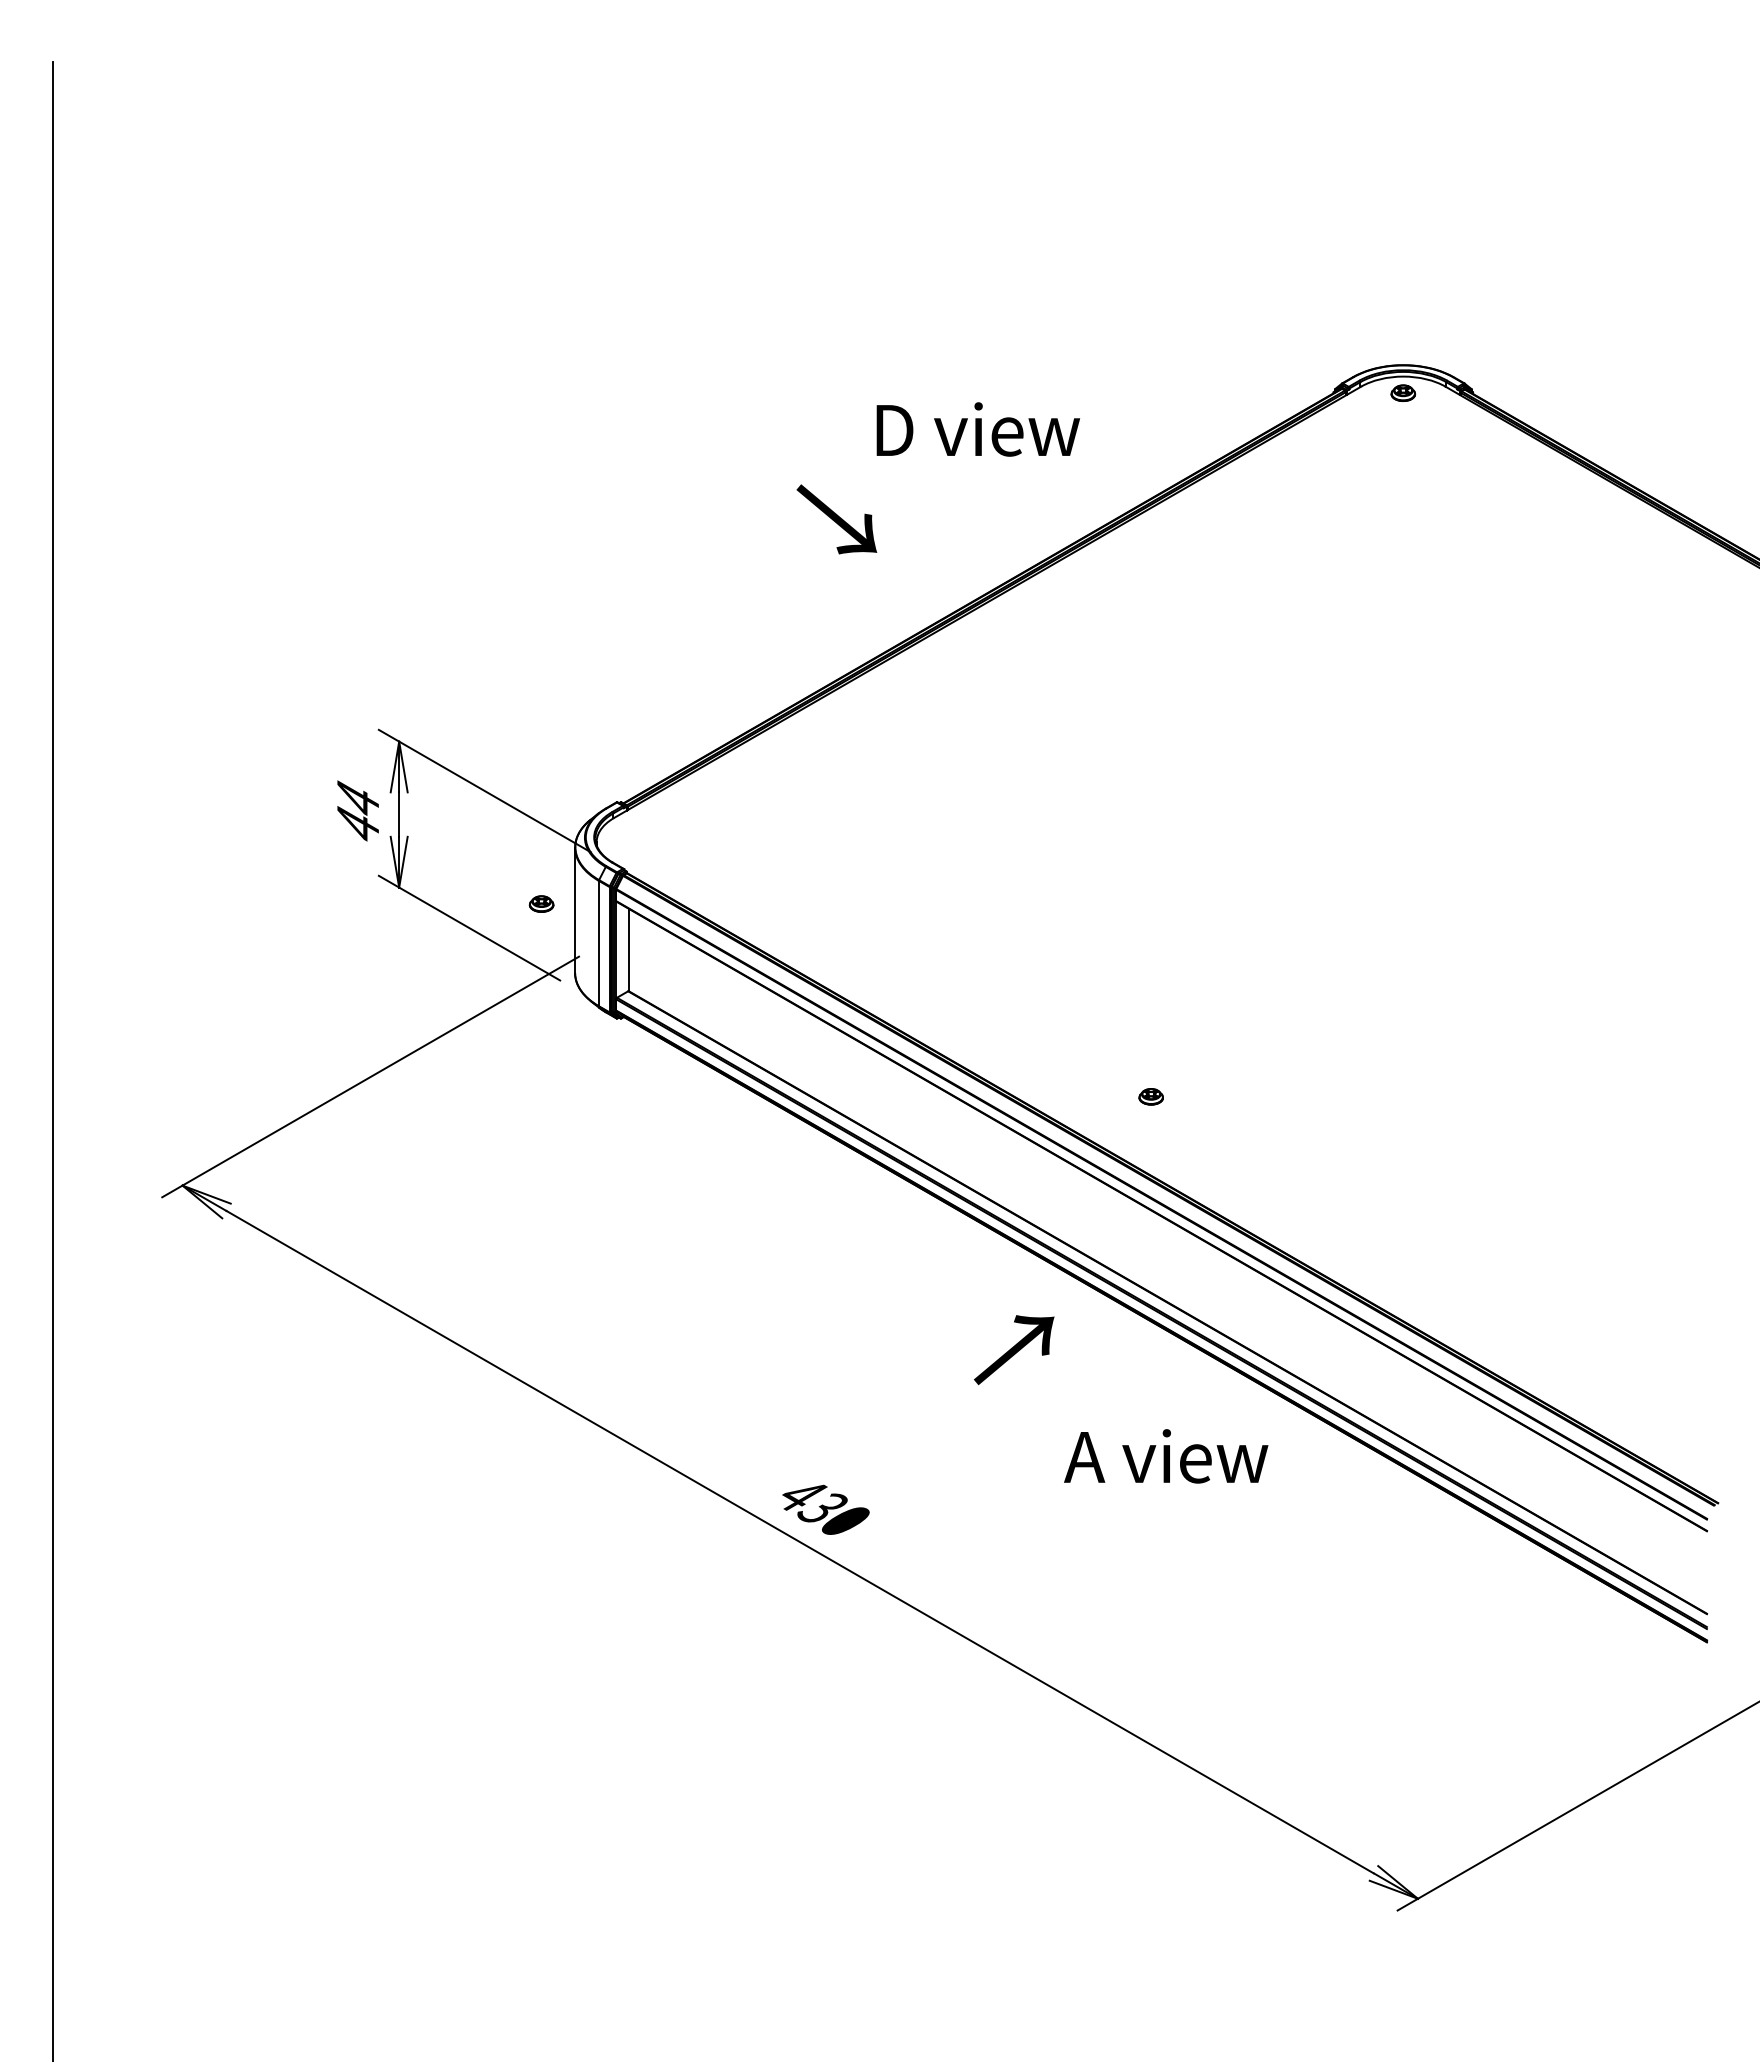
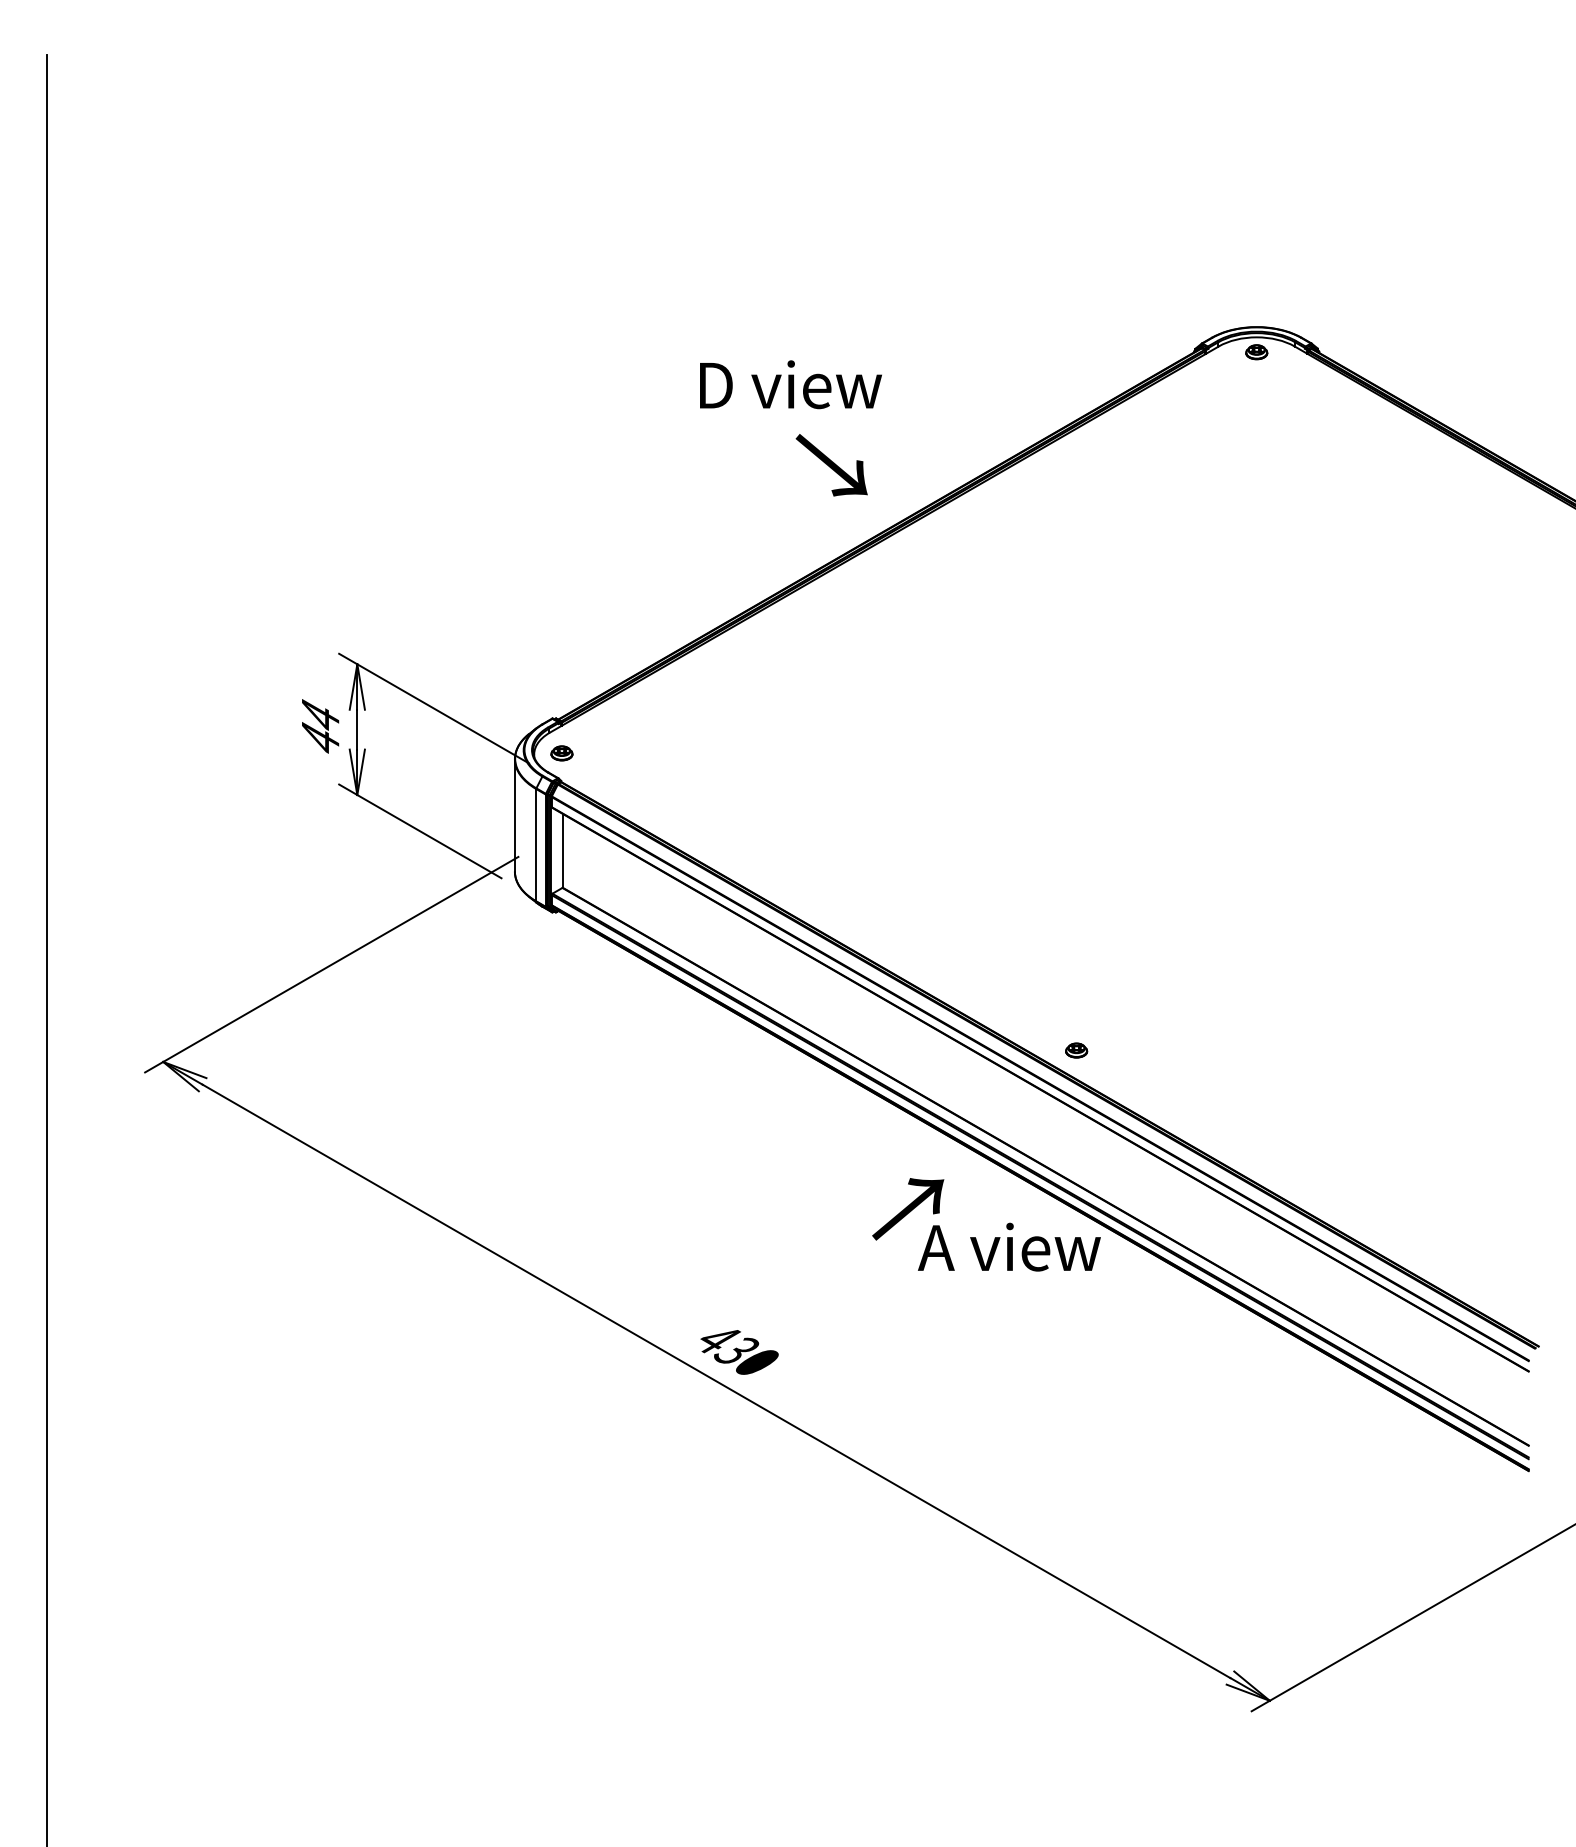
text: (978, 429) -> (791, 384), moved
text: (836, 519) -> (831, 465), moved
part: (541, 903) -> (561, 752), moved
part: (1150, 1096) -> (1075, 1050), moved
text: (1166, 1456) -> (1009, 1247), moved

